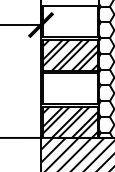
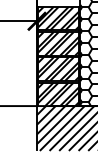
hatch: (69, 21) -> (58, 18), added
hatch: (69, 87) -> (58, 68), added

